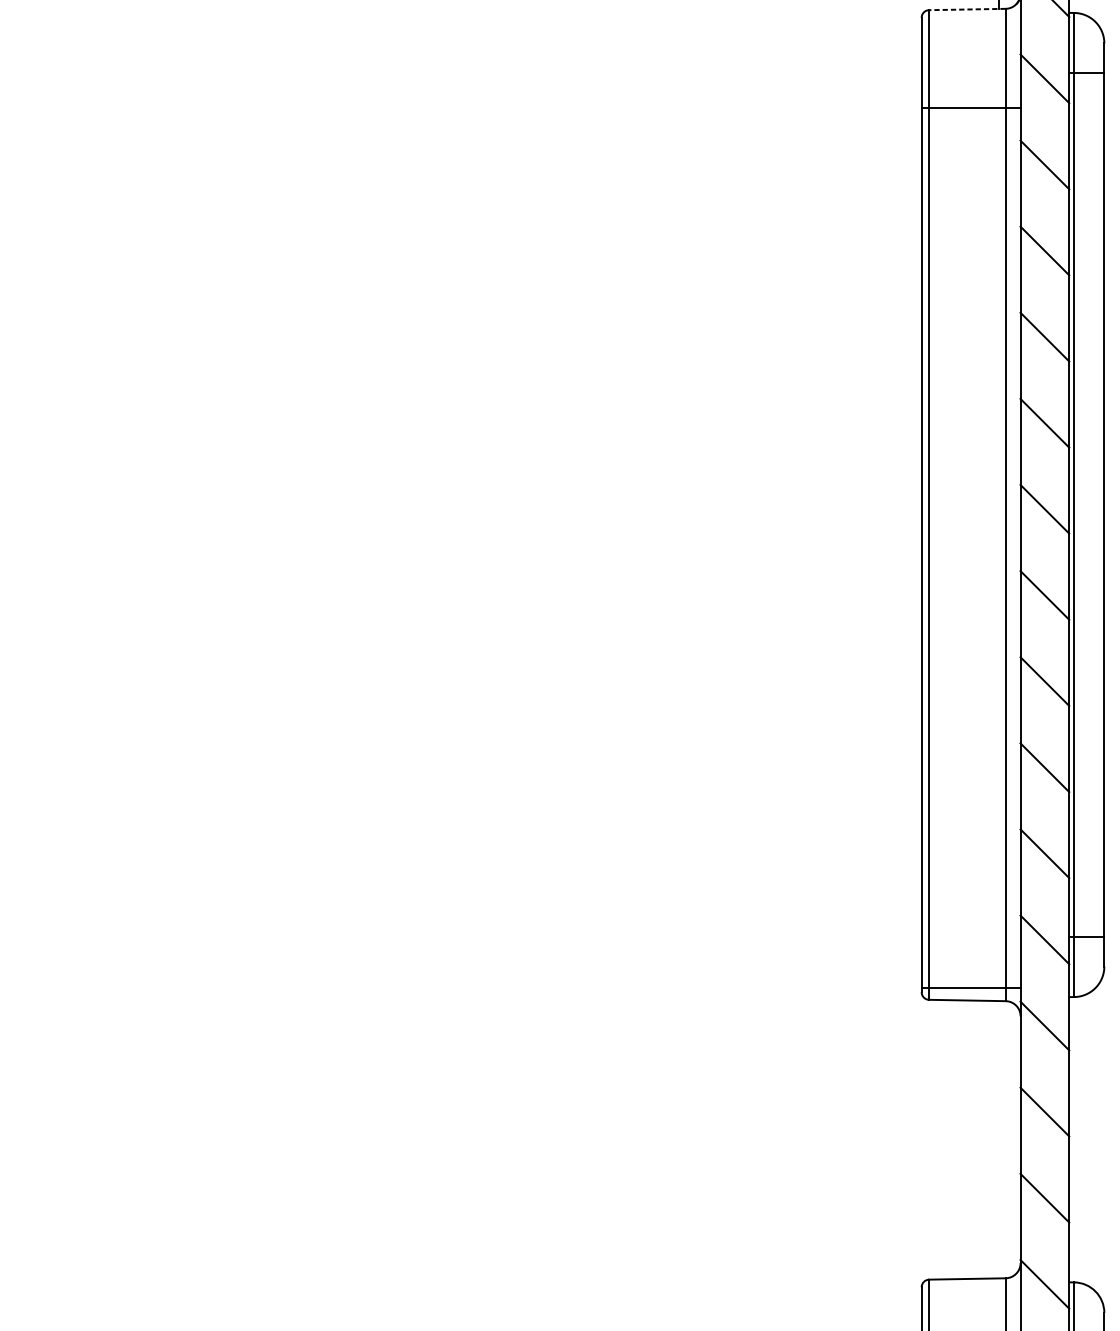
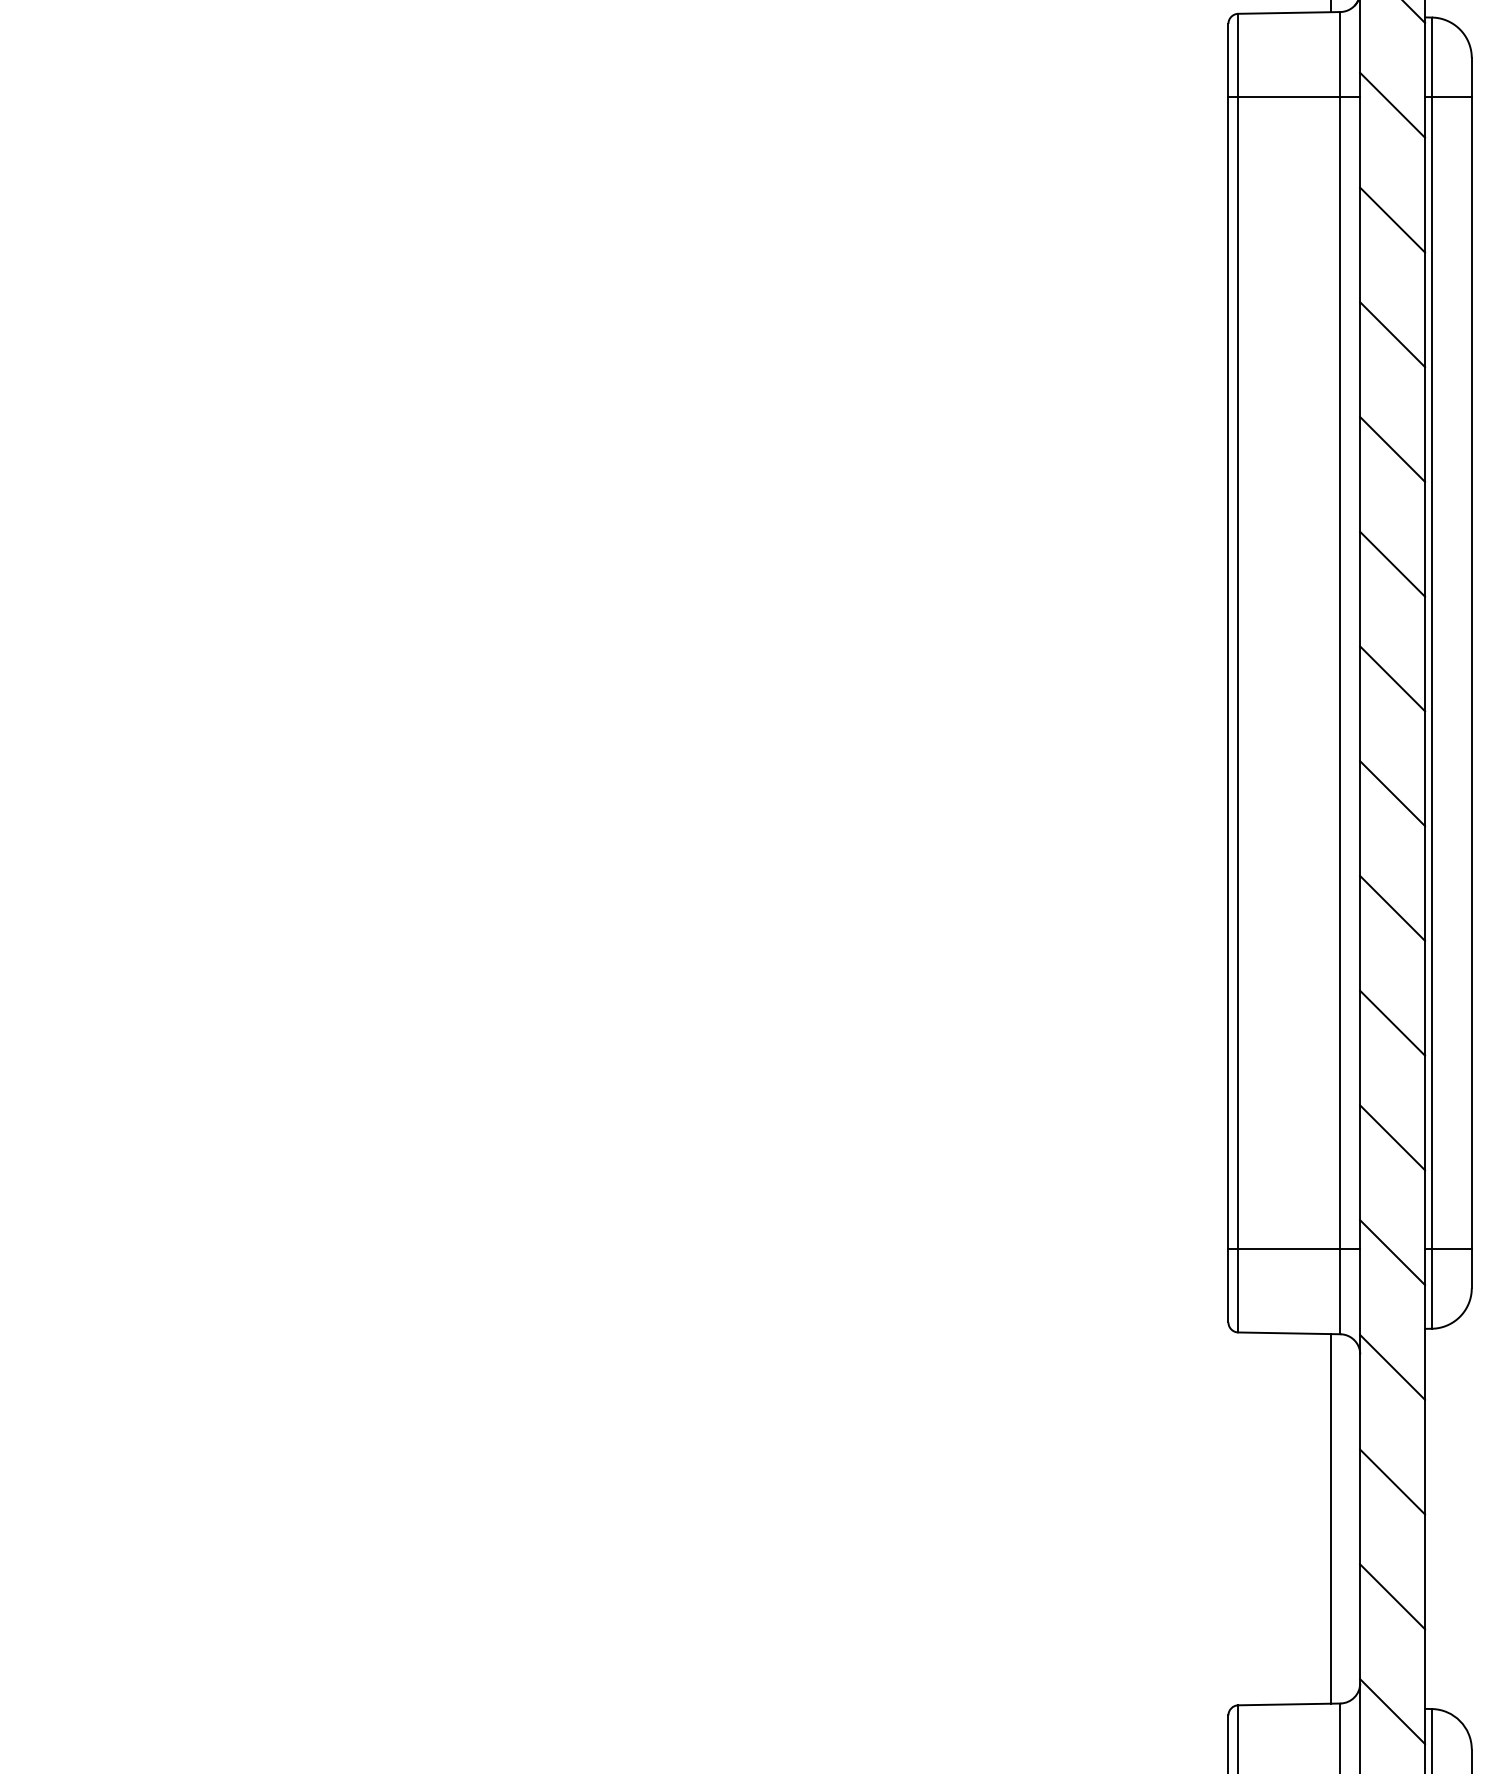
line: (967, 9) -> (1289, 12), dashed -> solid
line: (971, 108) -> (1294, 97), moved
line: (971, 987) -> (1294, 1249), moved
line: (998, 1139) -> (1330, 1518), added

